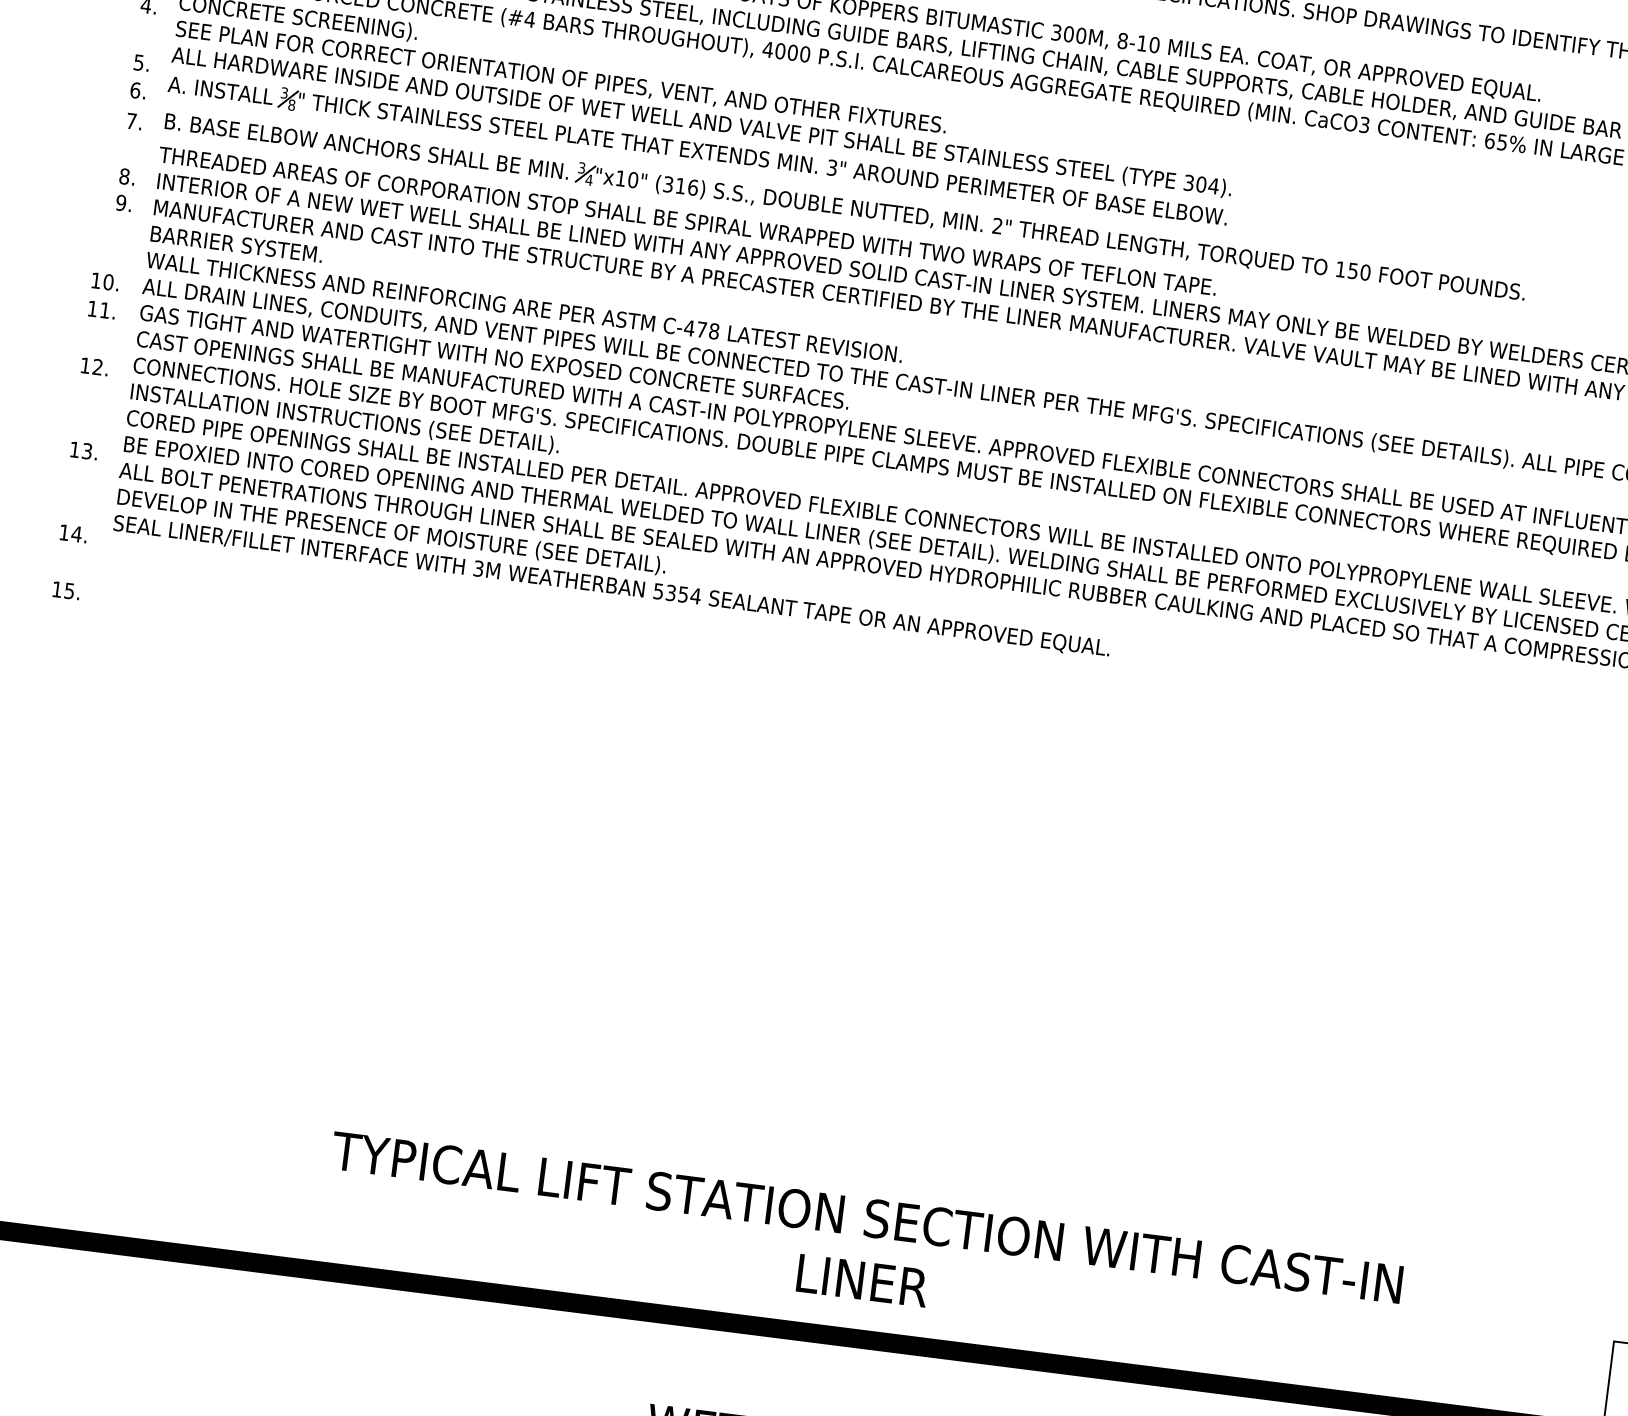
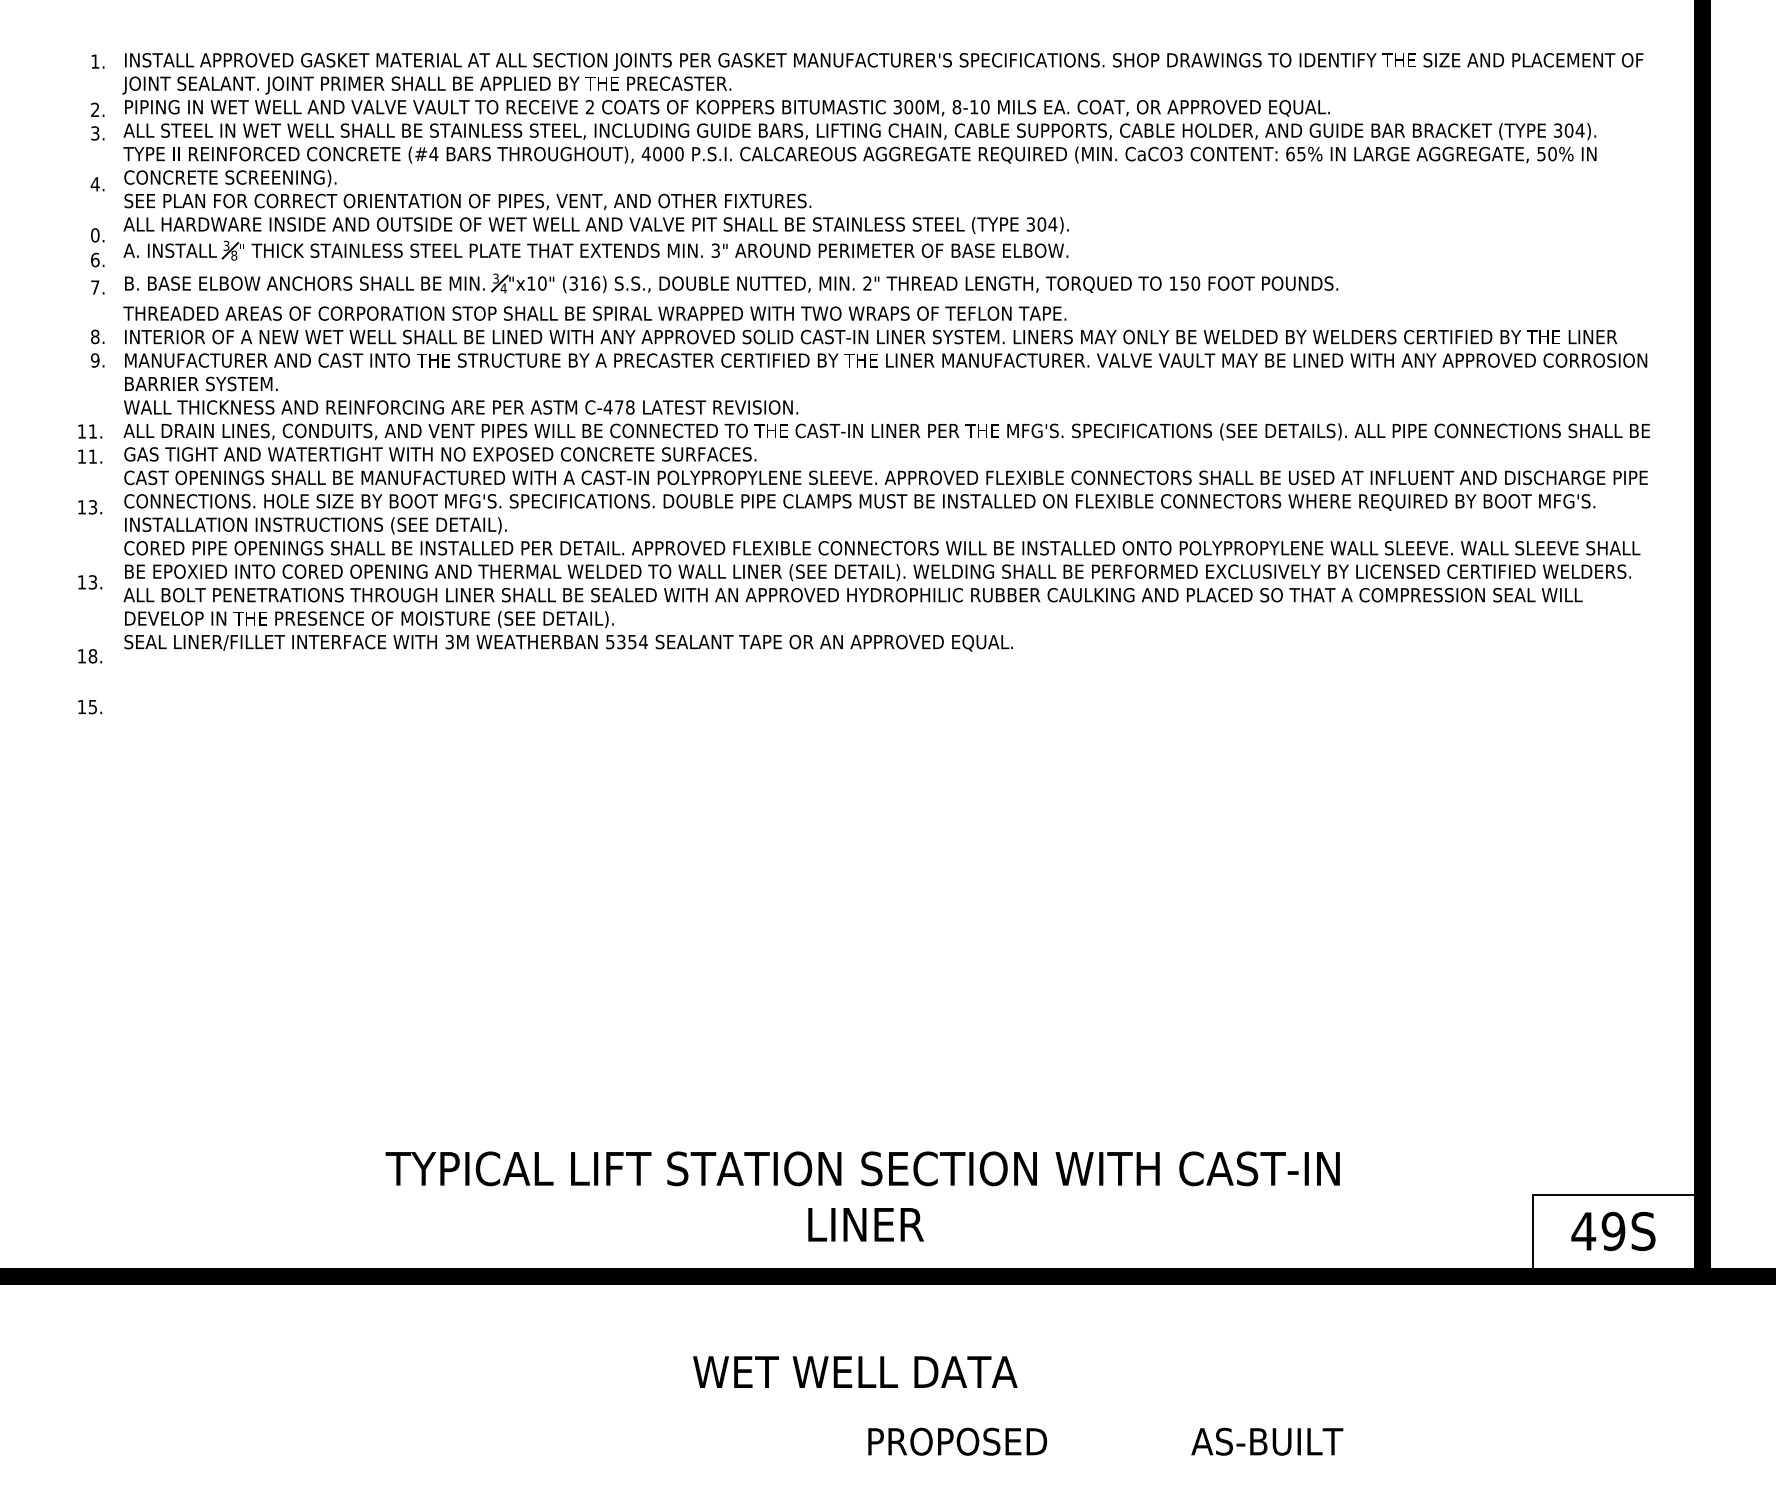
text: (139, 62) -> (95, 235), 5. -> 0.
text: (108, 282) -> (92, 431), 10. -> 11.
text: (97, 367) -> (92, 507), 12. -> 13.
text: (76, 534) -> (92, 656), 14. -> 18.

